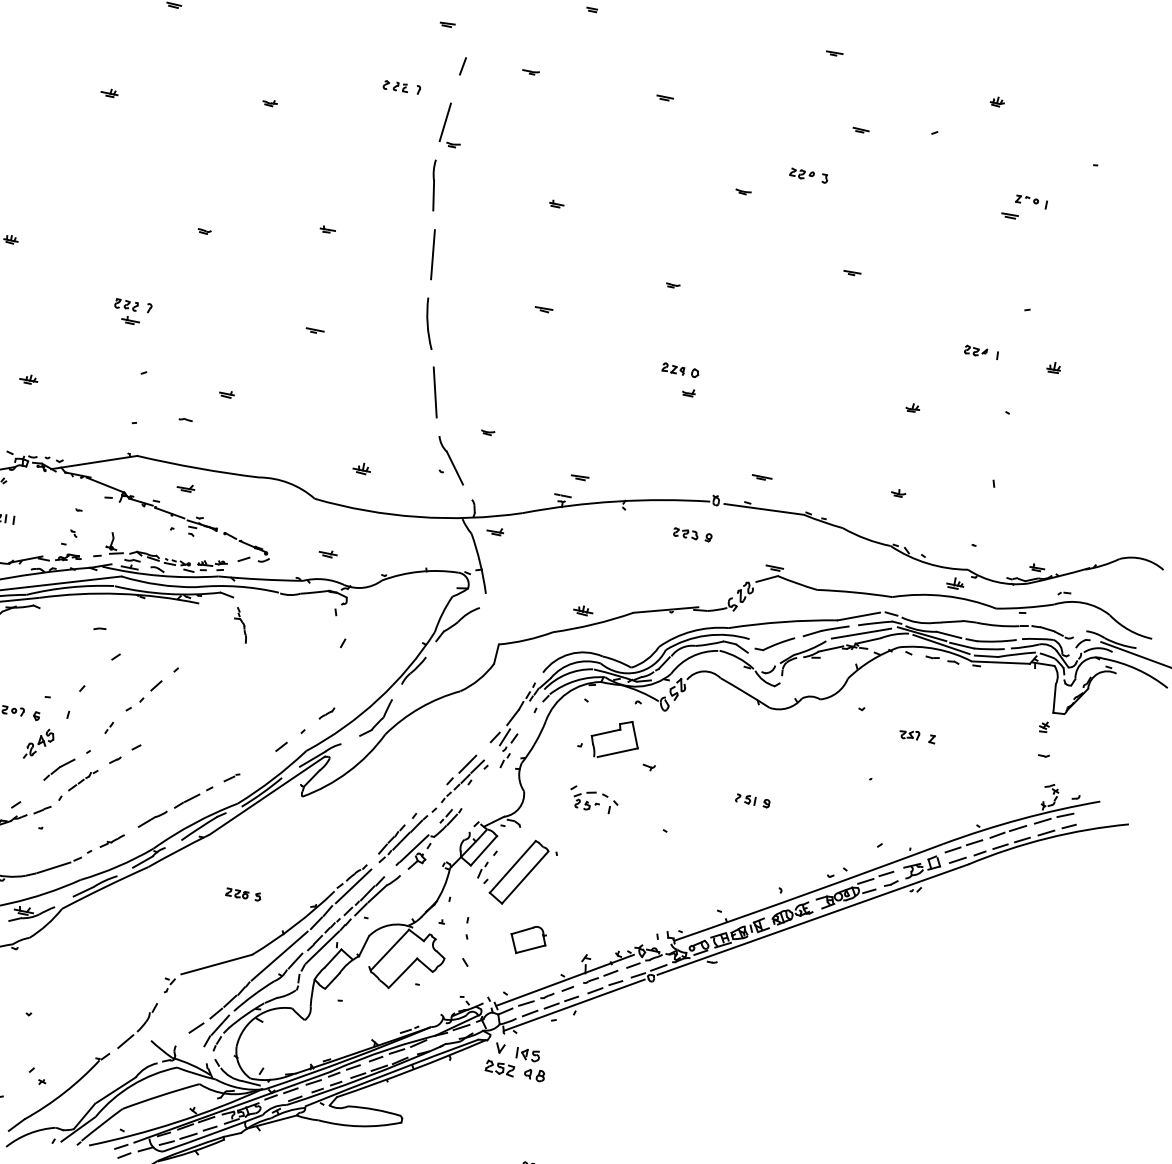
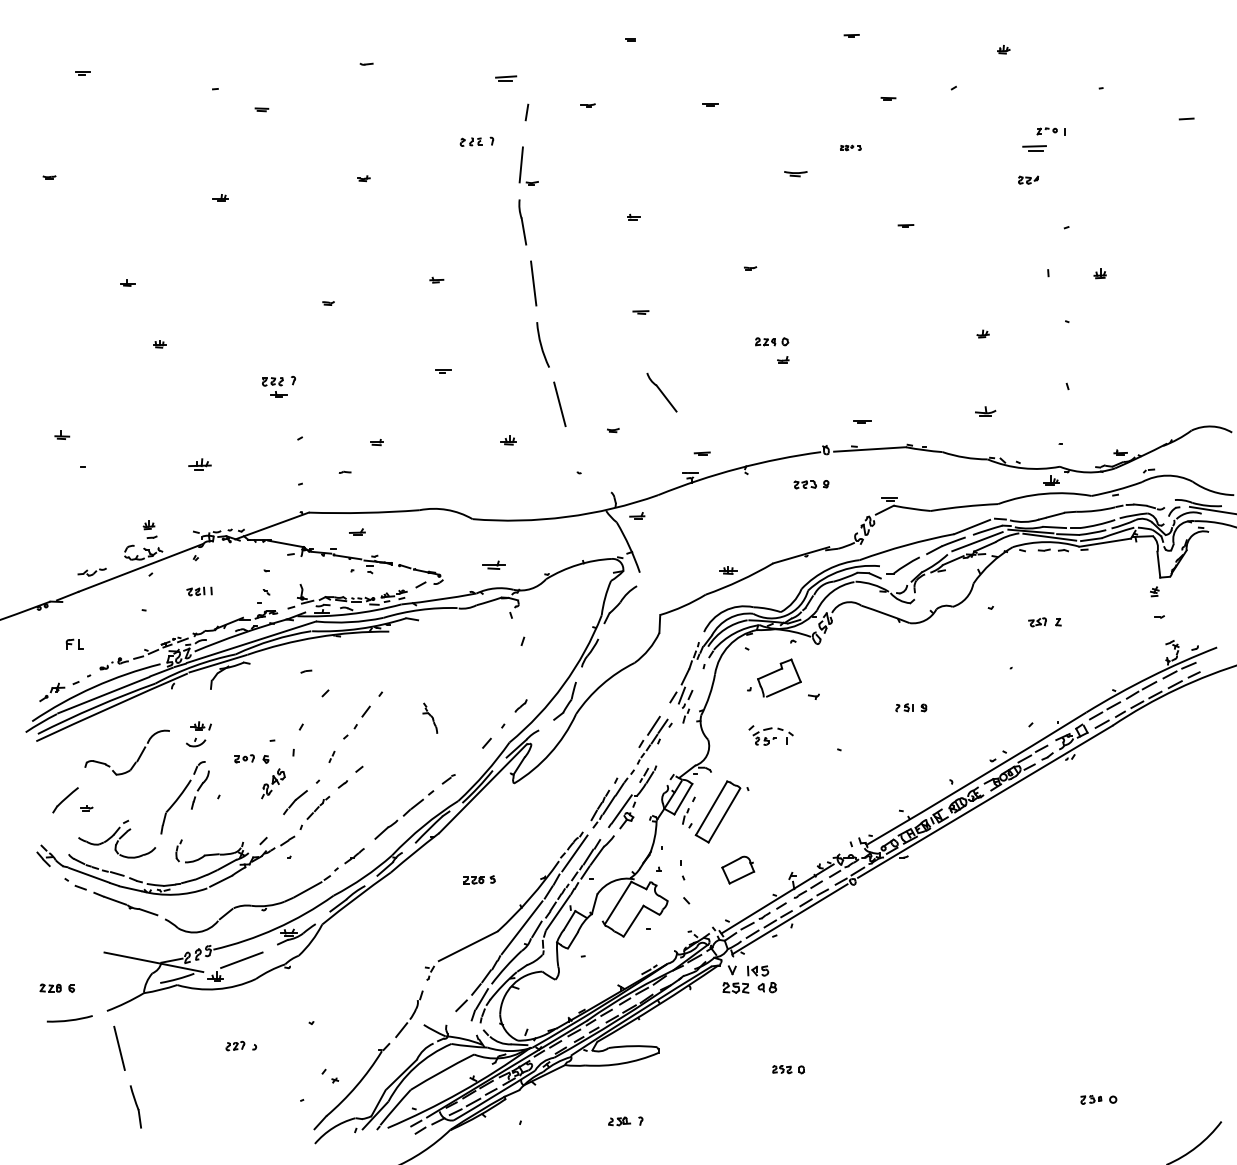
part: (446, 24) -> (505, 78), size x1.6
part: (808, 175) -> (850, 147), size x0.6
part: (743, 191) -> (795, 173), size x1.6
part: (1009, 215) -> (1034, 147), size x1.6
part: (976, 350) -> (1028, 179), moved
part: (28, 378) -> (199, 463), size x1.4
part: (450, 460) -> (661, 392), moved
part: (361, 468) -> (508, 440), moved
part: (898, 492) -> (985, 410), size x1.6
part: (327, 552) -> (493, 564), size x1.4
part: (241, 624) -> (430, 717), moved

